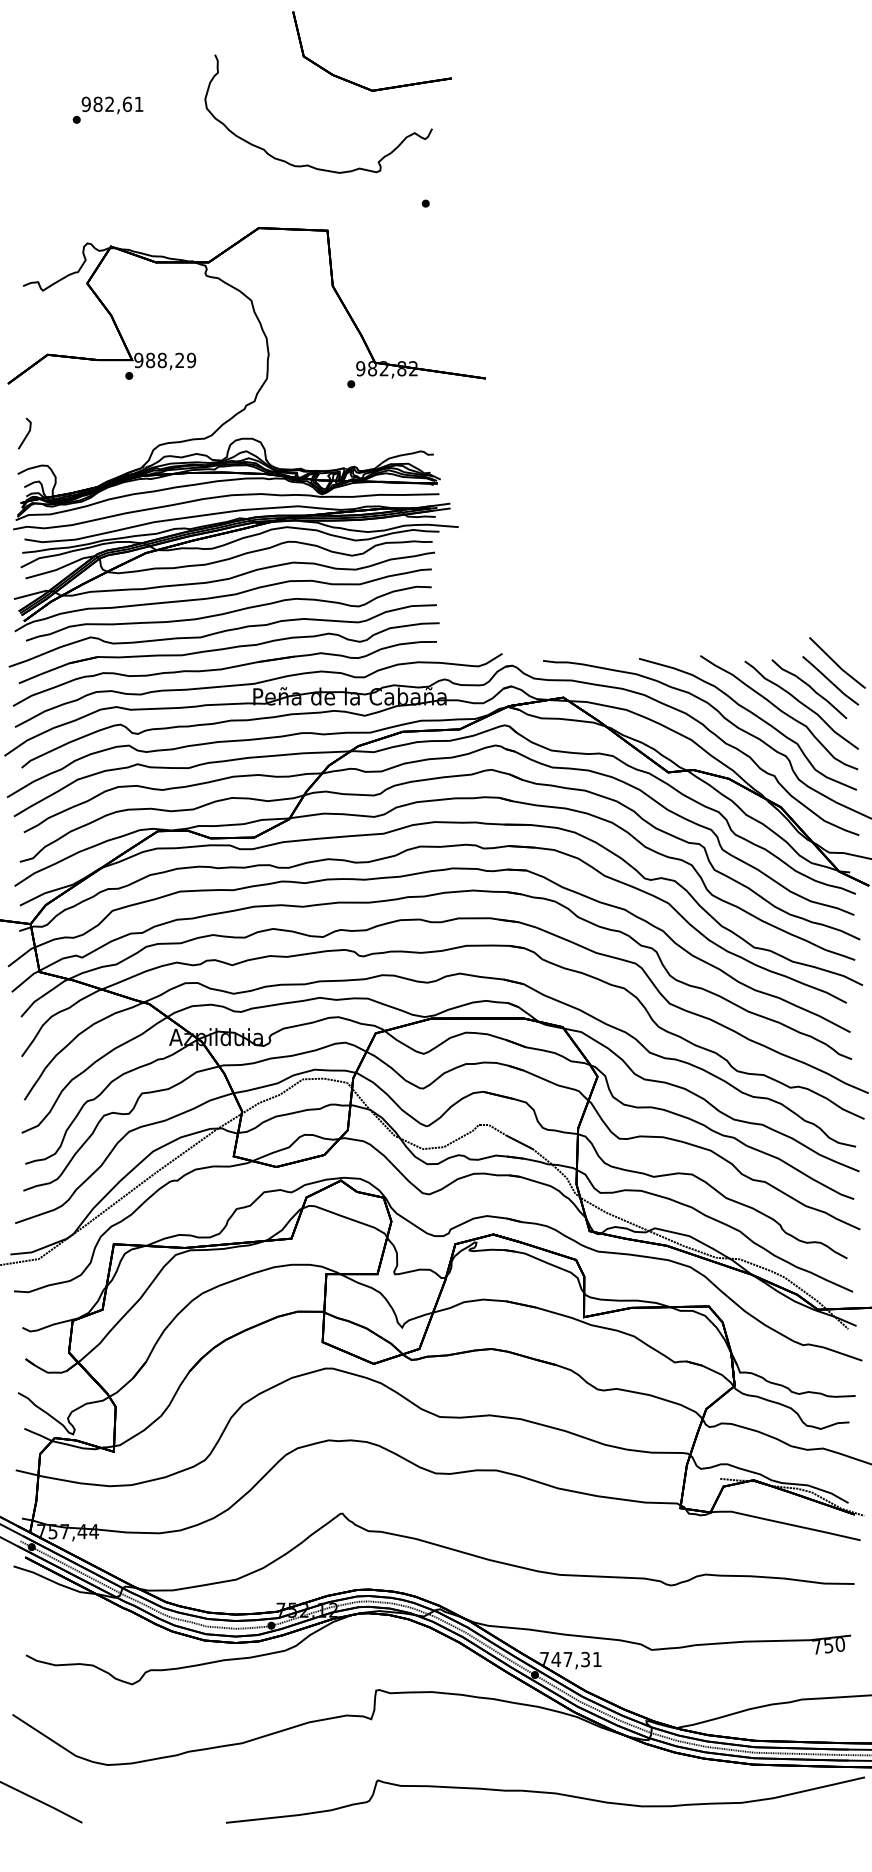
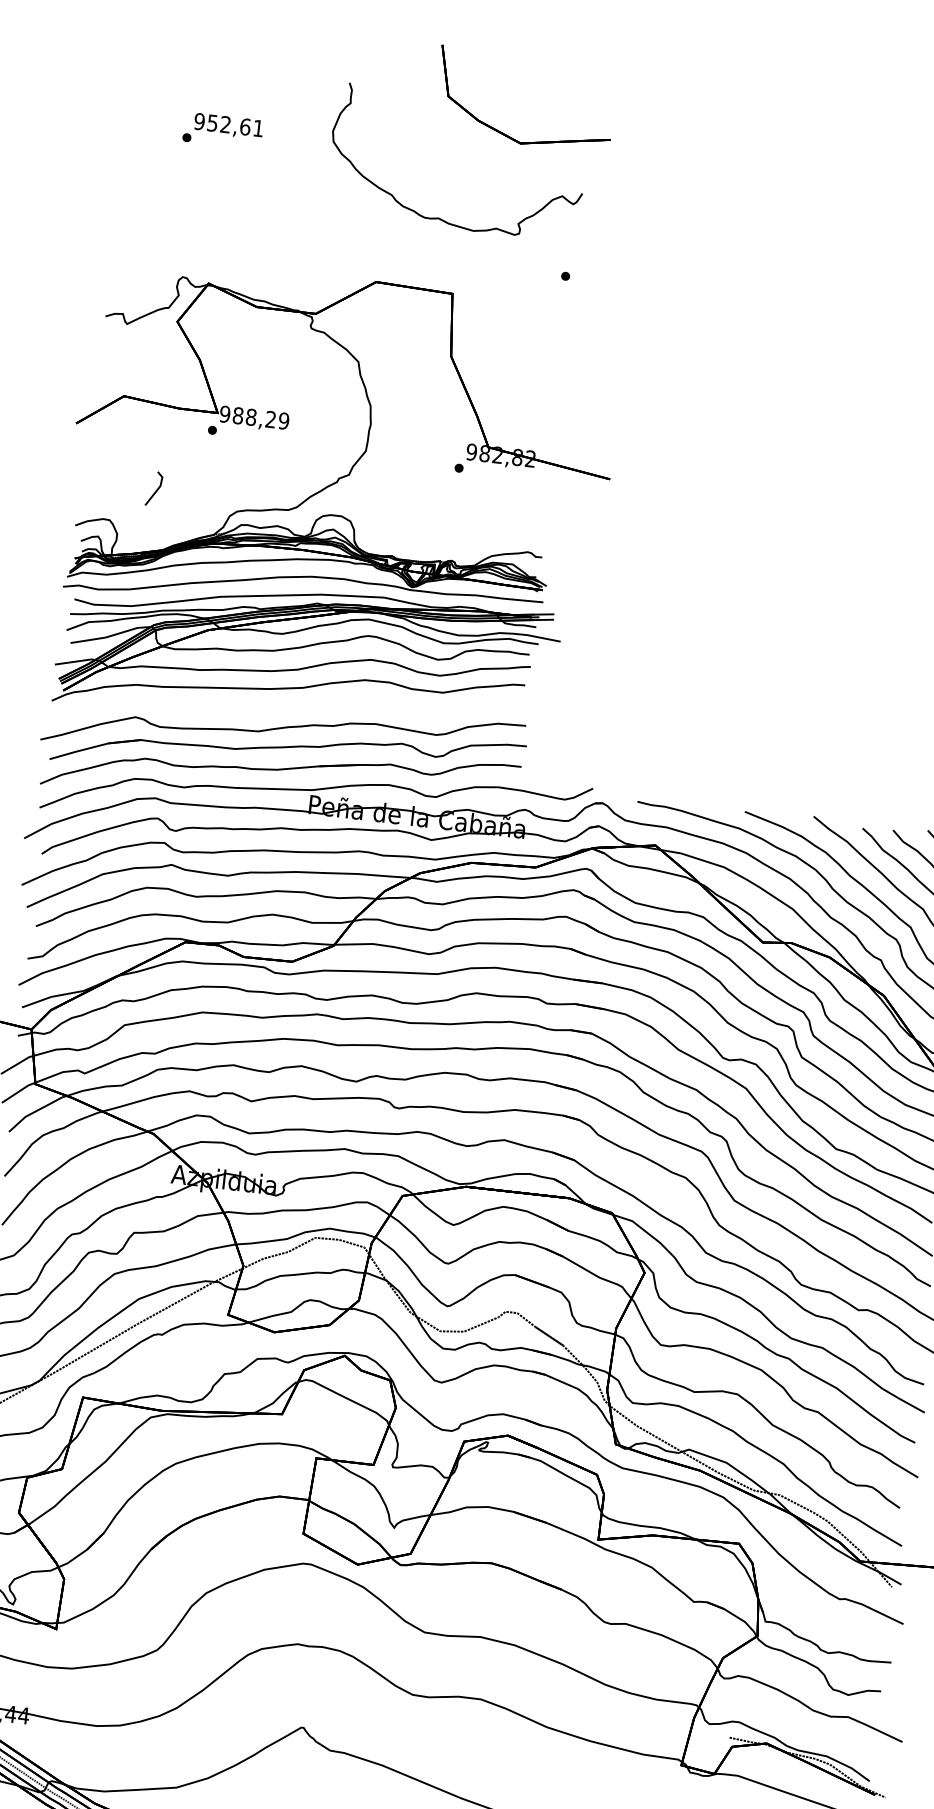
text: (97, 104) -> (212, 123), 982,61 -> 952,61
line: (26, 434) -> (156, 490), moved
curve: (228, 613) -> (292, 708), removed

